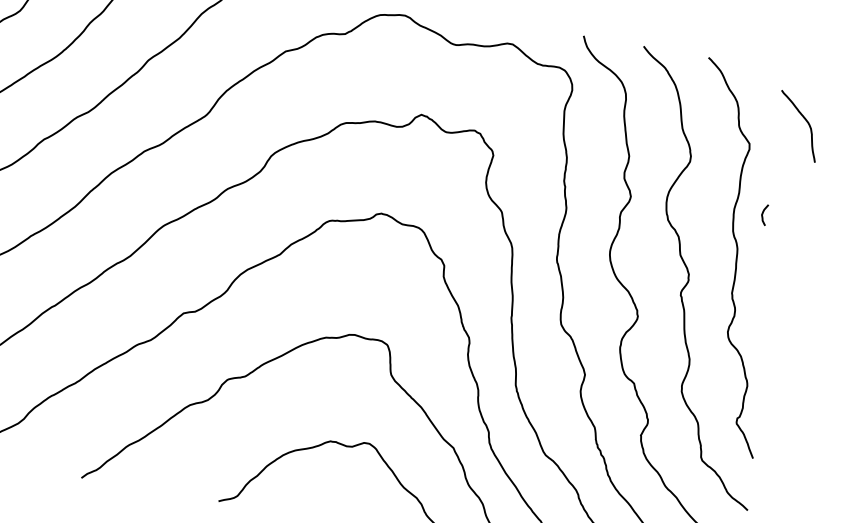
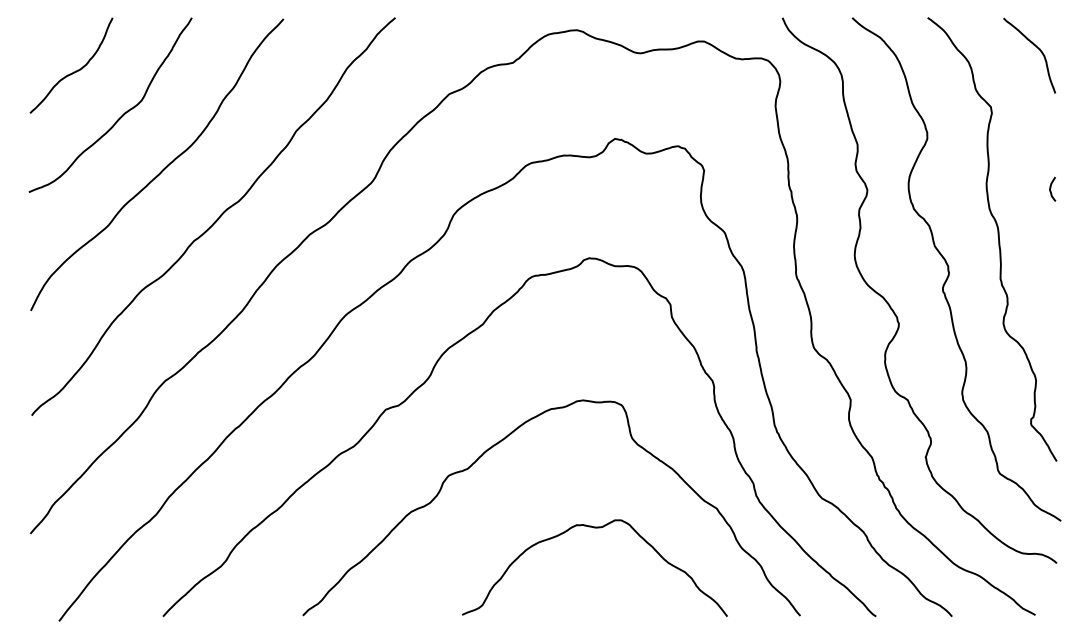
curve: (805, 120) -> (1036, 47), moved
curve: (763, 214) -> (1051, 188), moved

